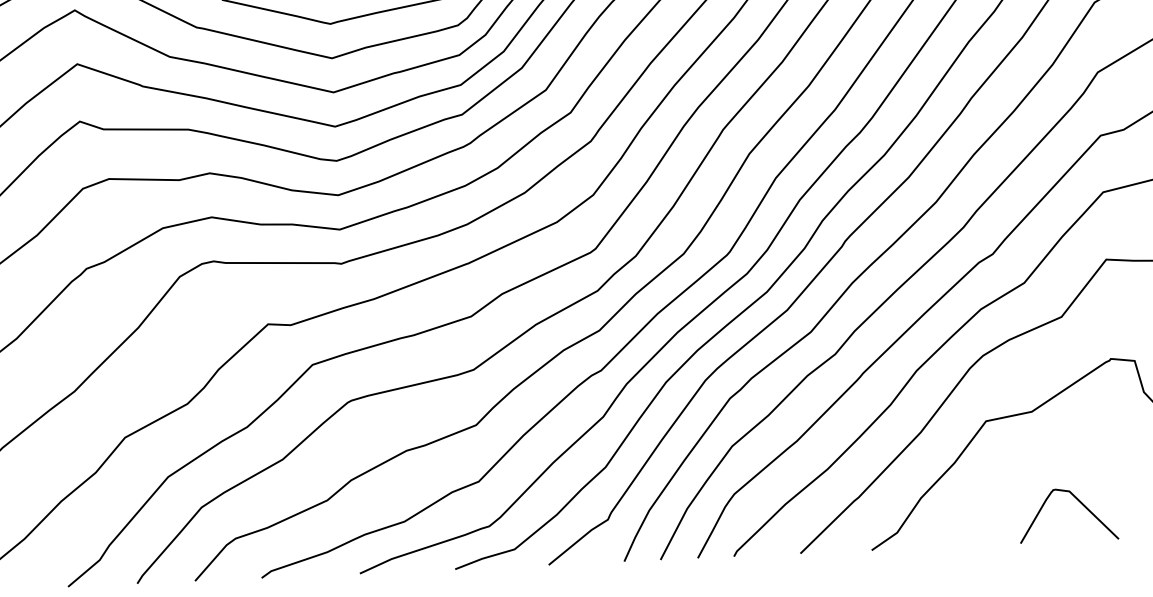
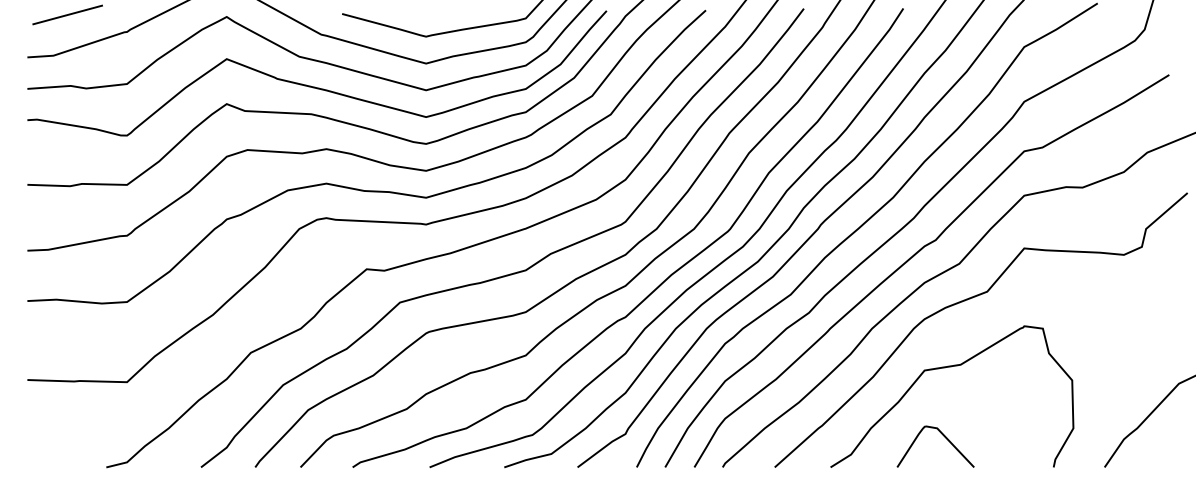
curve: (1079, 502) -> (944, 437), moved

